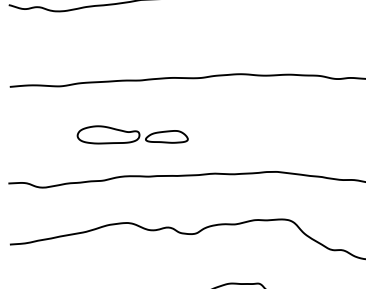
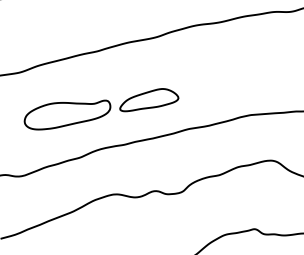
part: (132, 134) -> (100, 106), size x1.4

